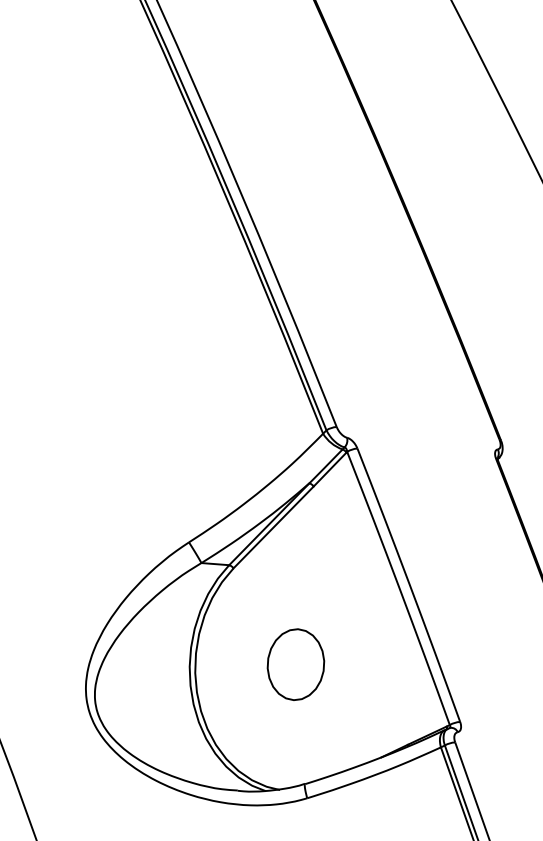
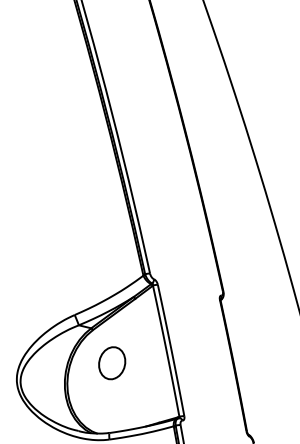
part: (296, 665) -> (112, 363), moved

